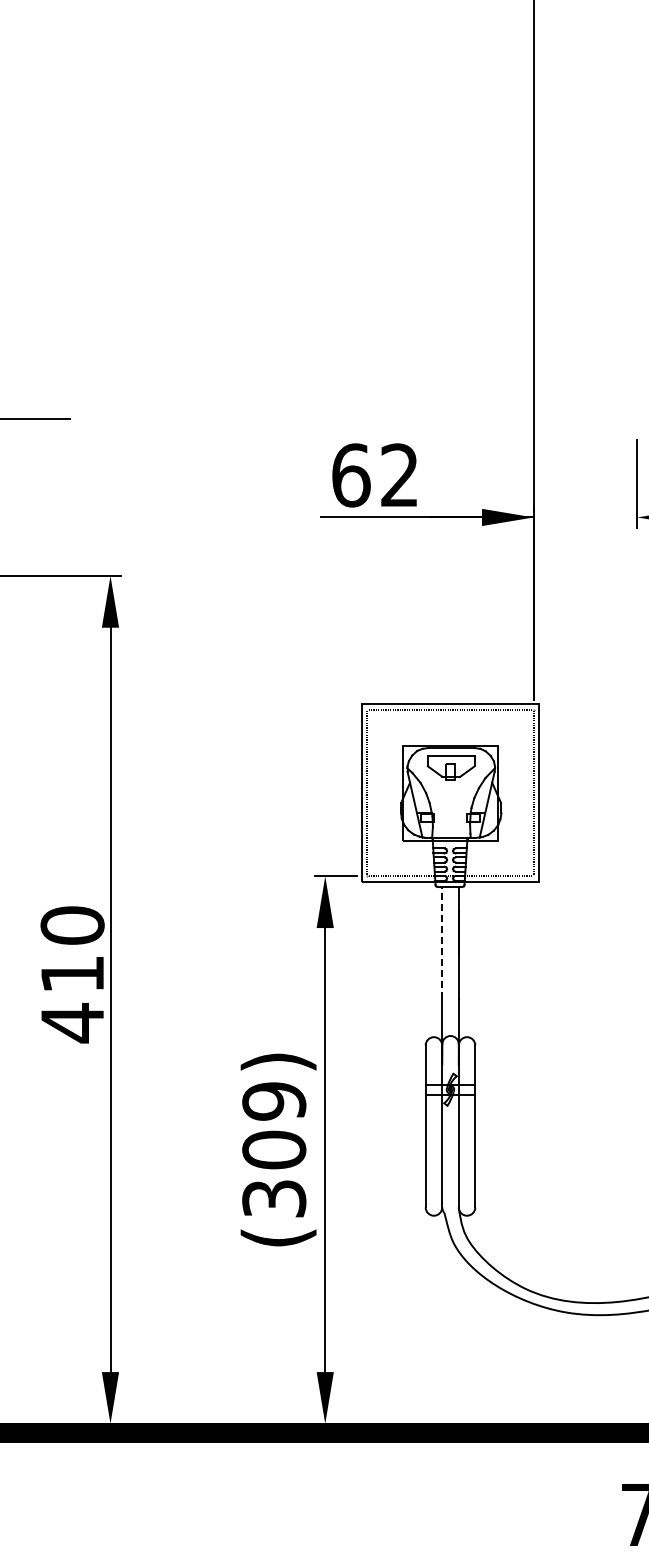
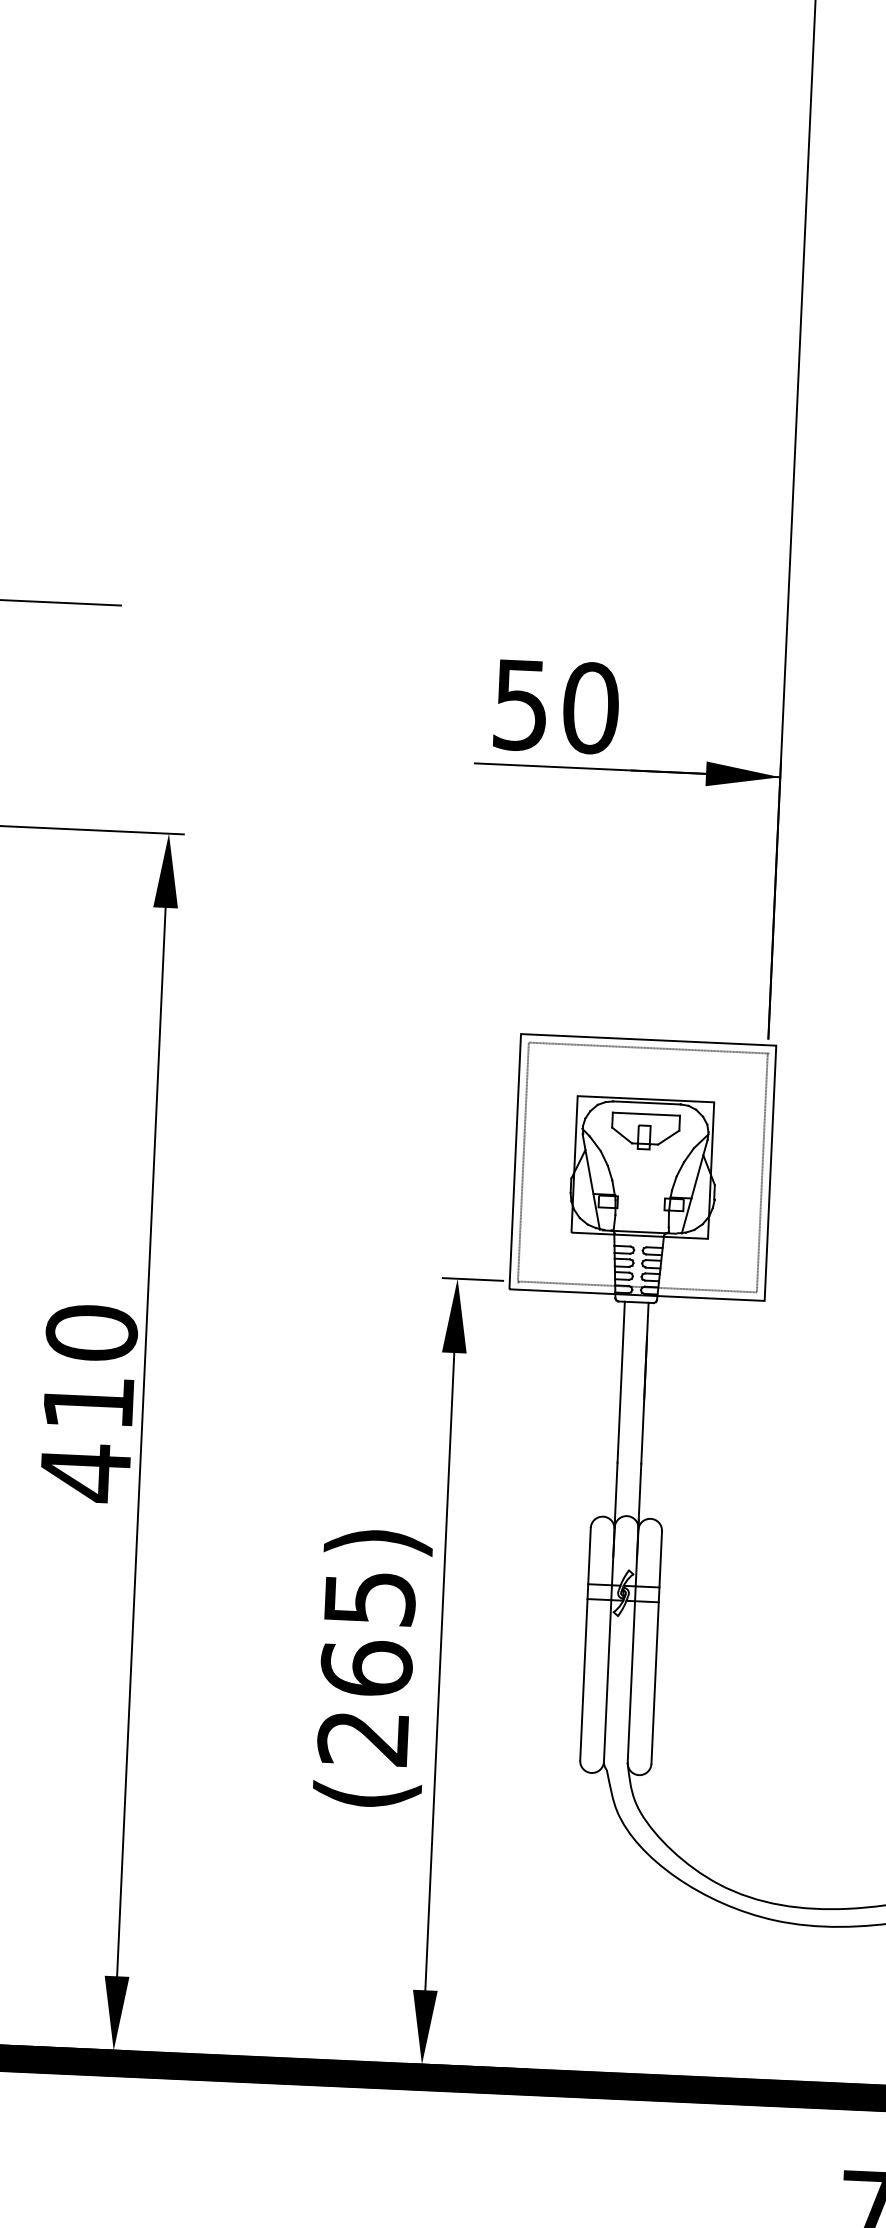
text: (375, 475) -> (555, 706), 62 -> 50
line: (442, 942) -> (621, 1381), dashed -> solid
text: (274, 1149) -> (367, 1667), (309) -> (265)

